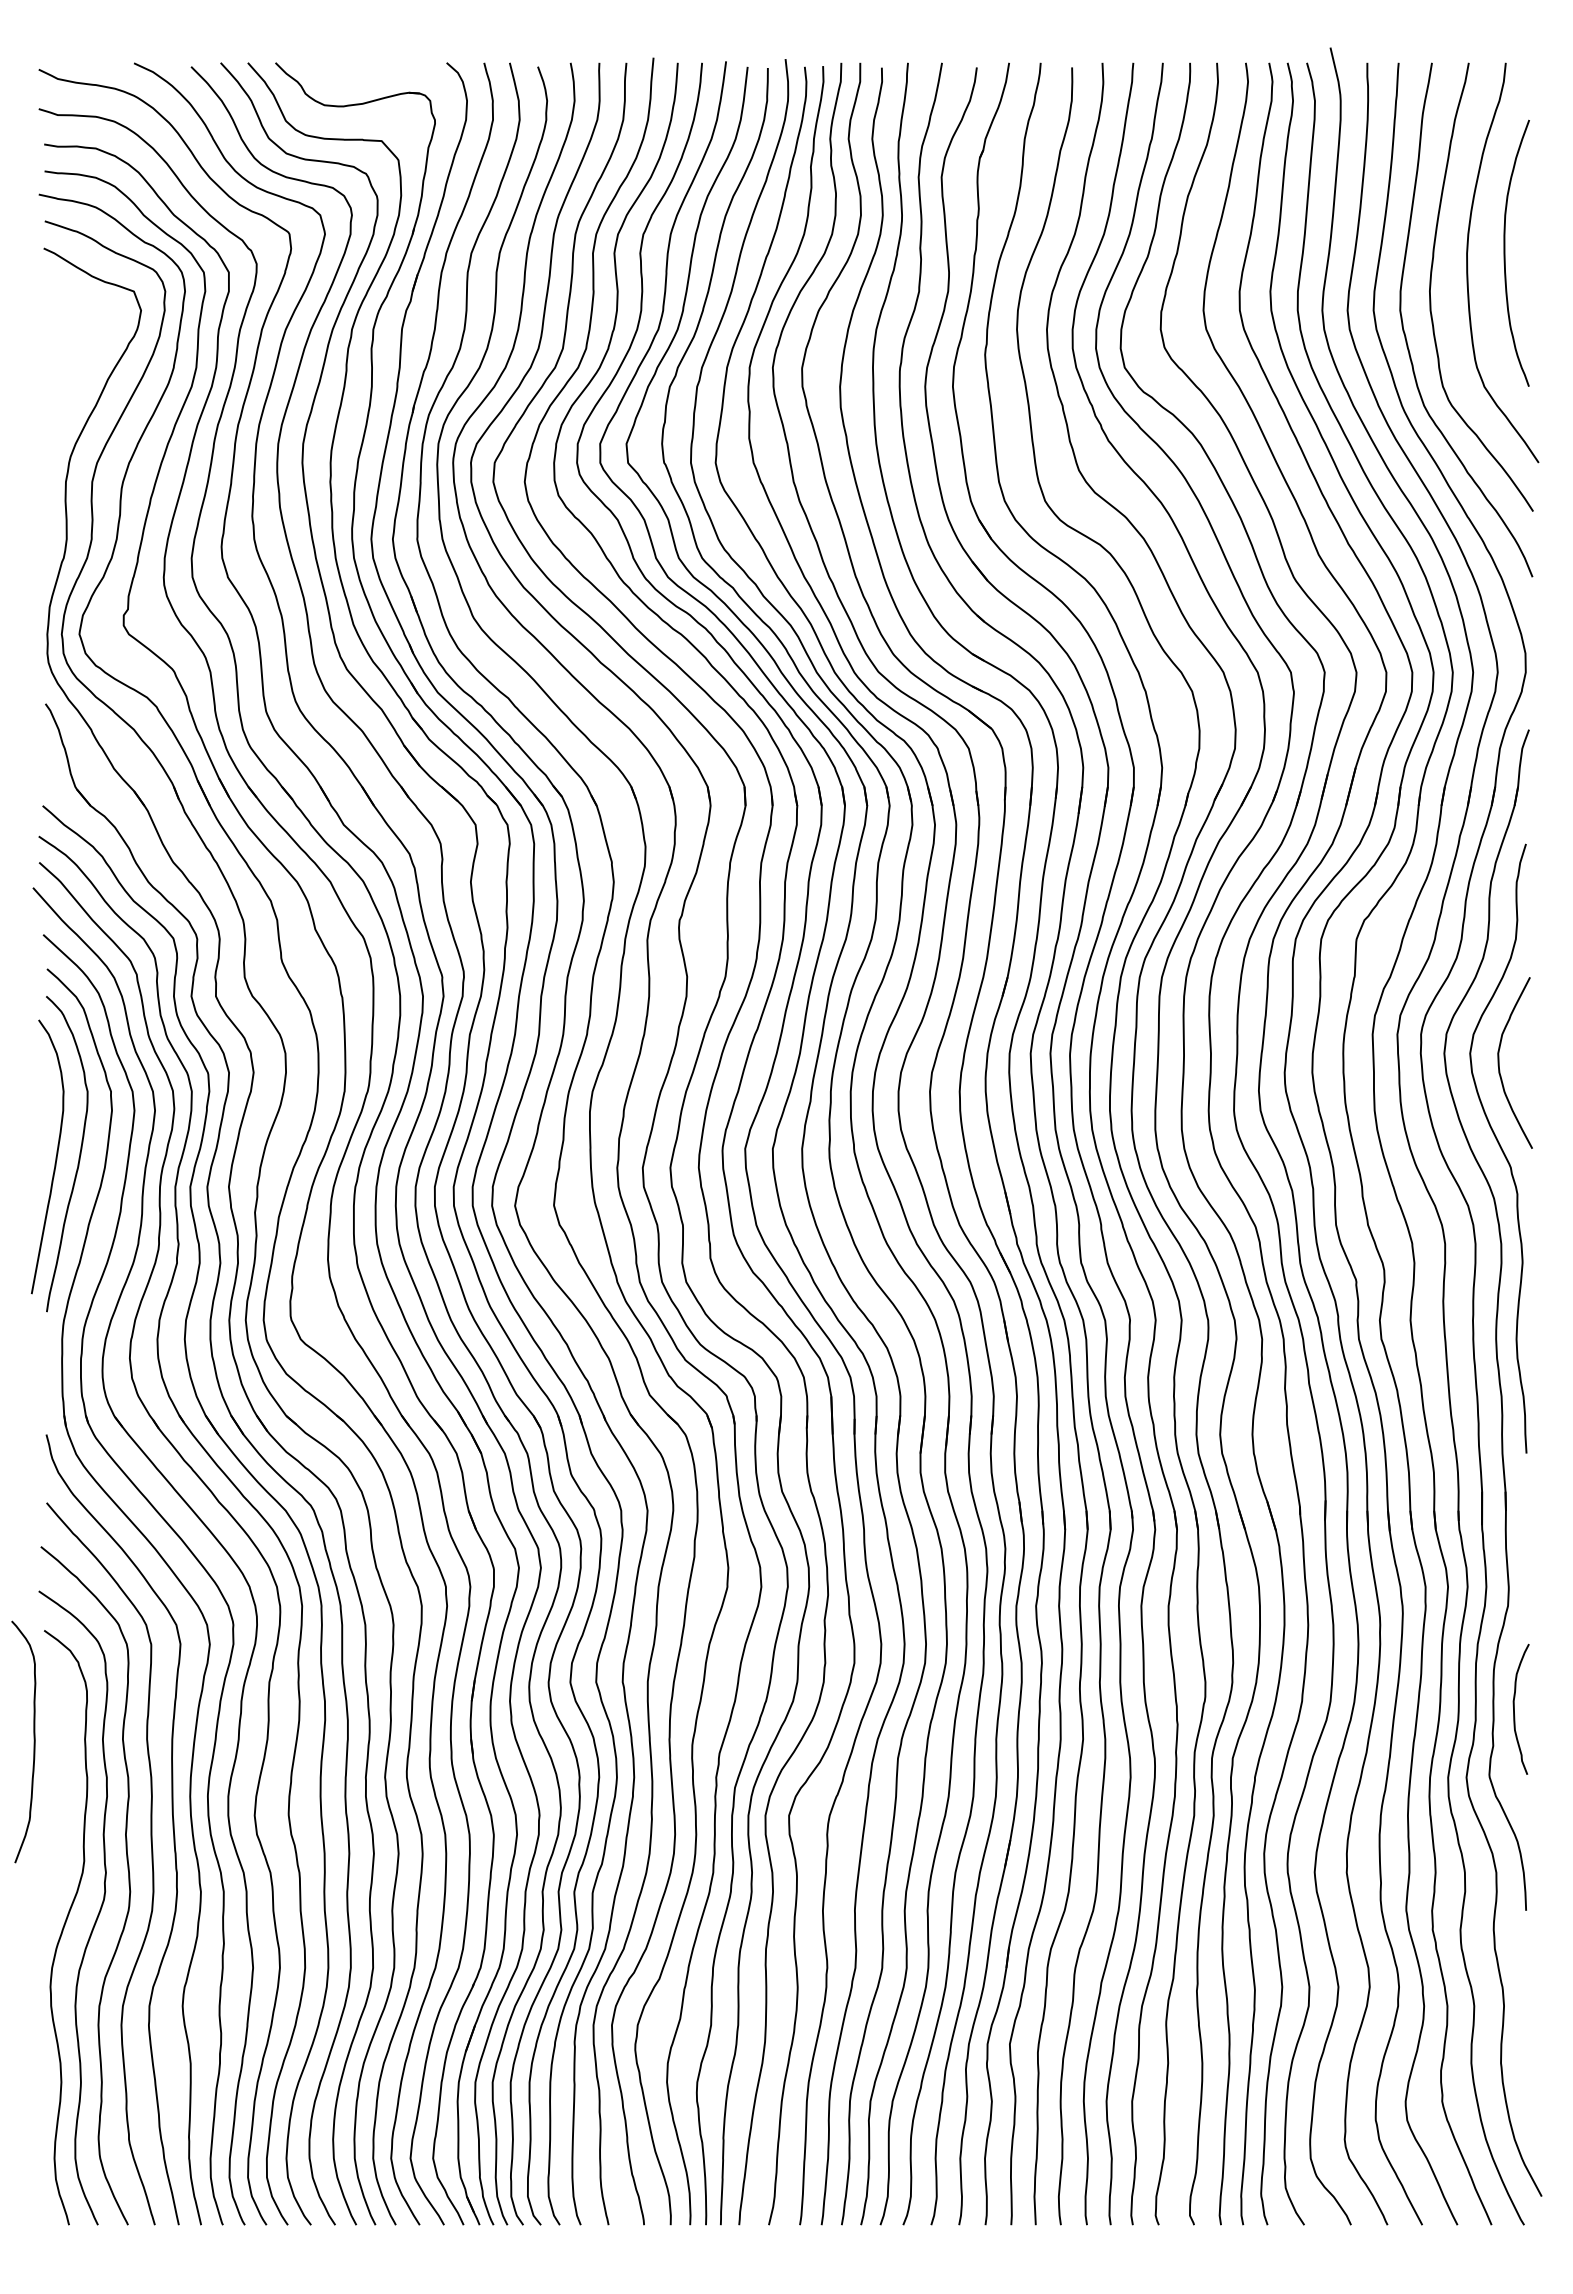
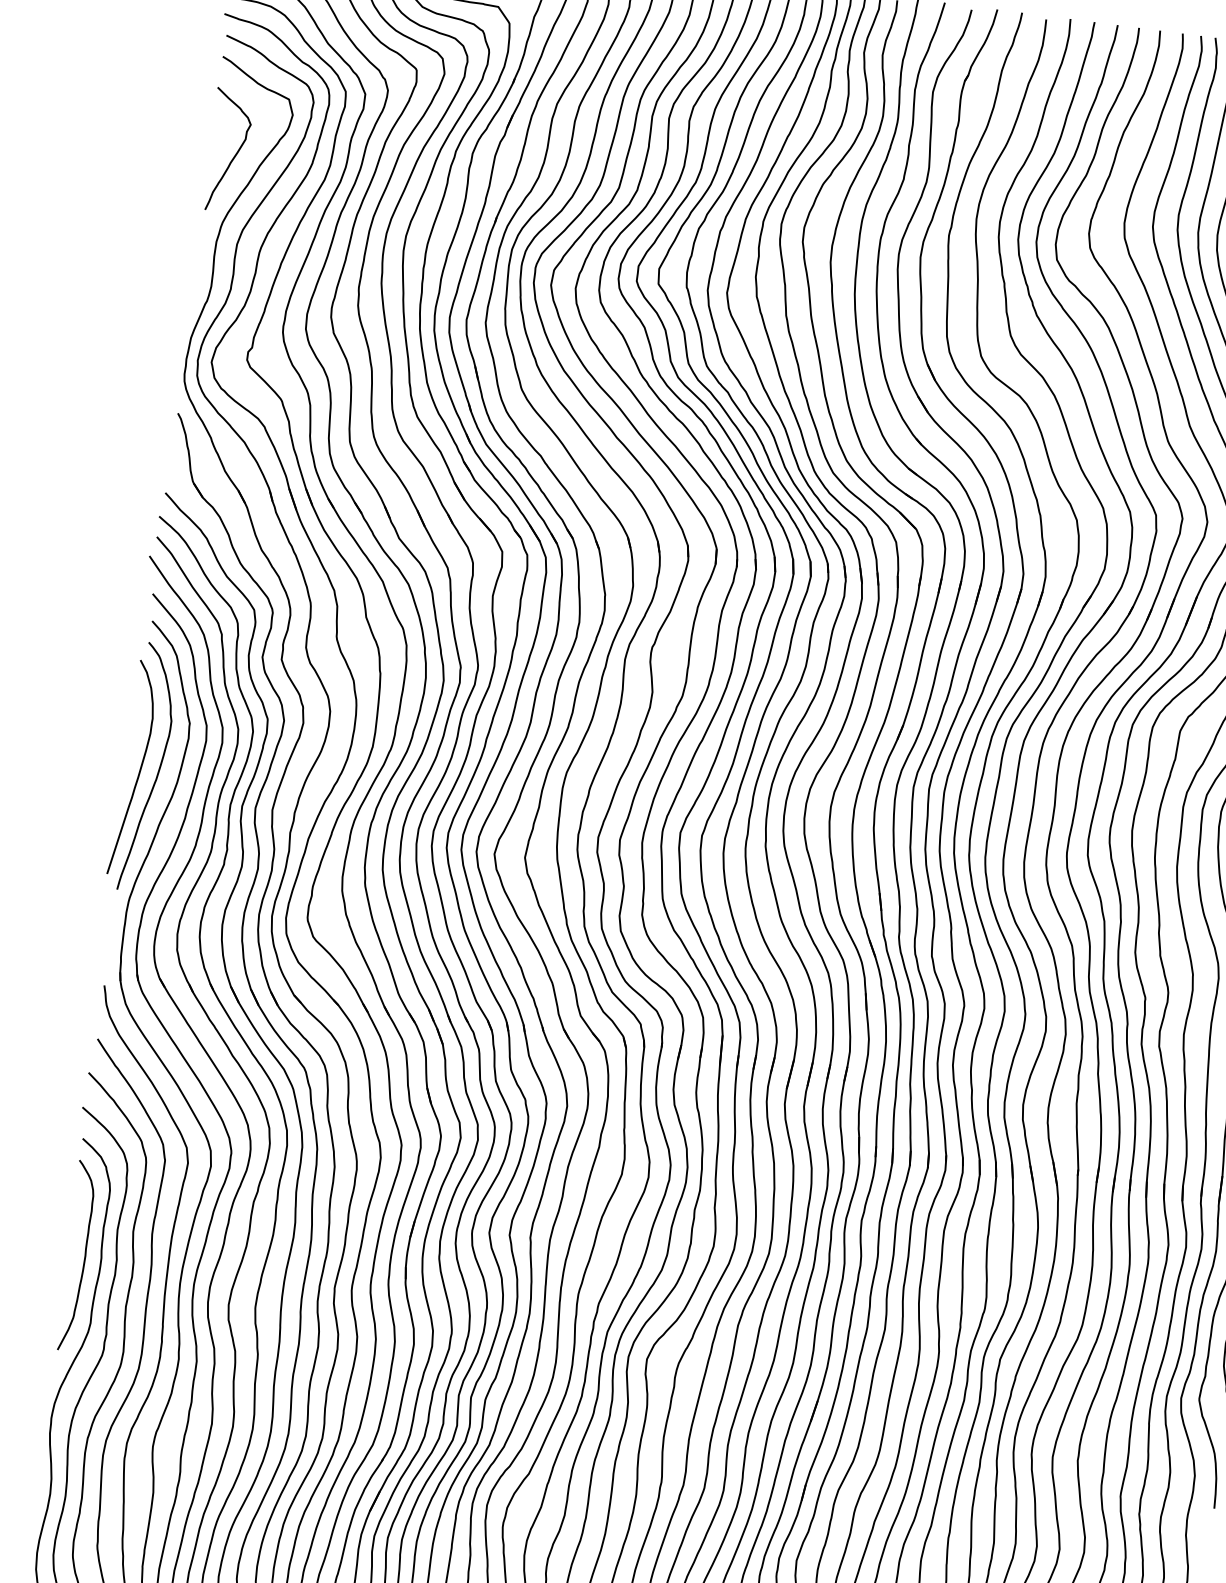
curve: (74, 370) -> (234, 155), added
curve: (33, 1741) -> (84, 1256), moved

